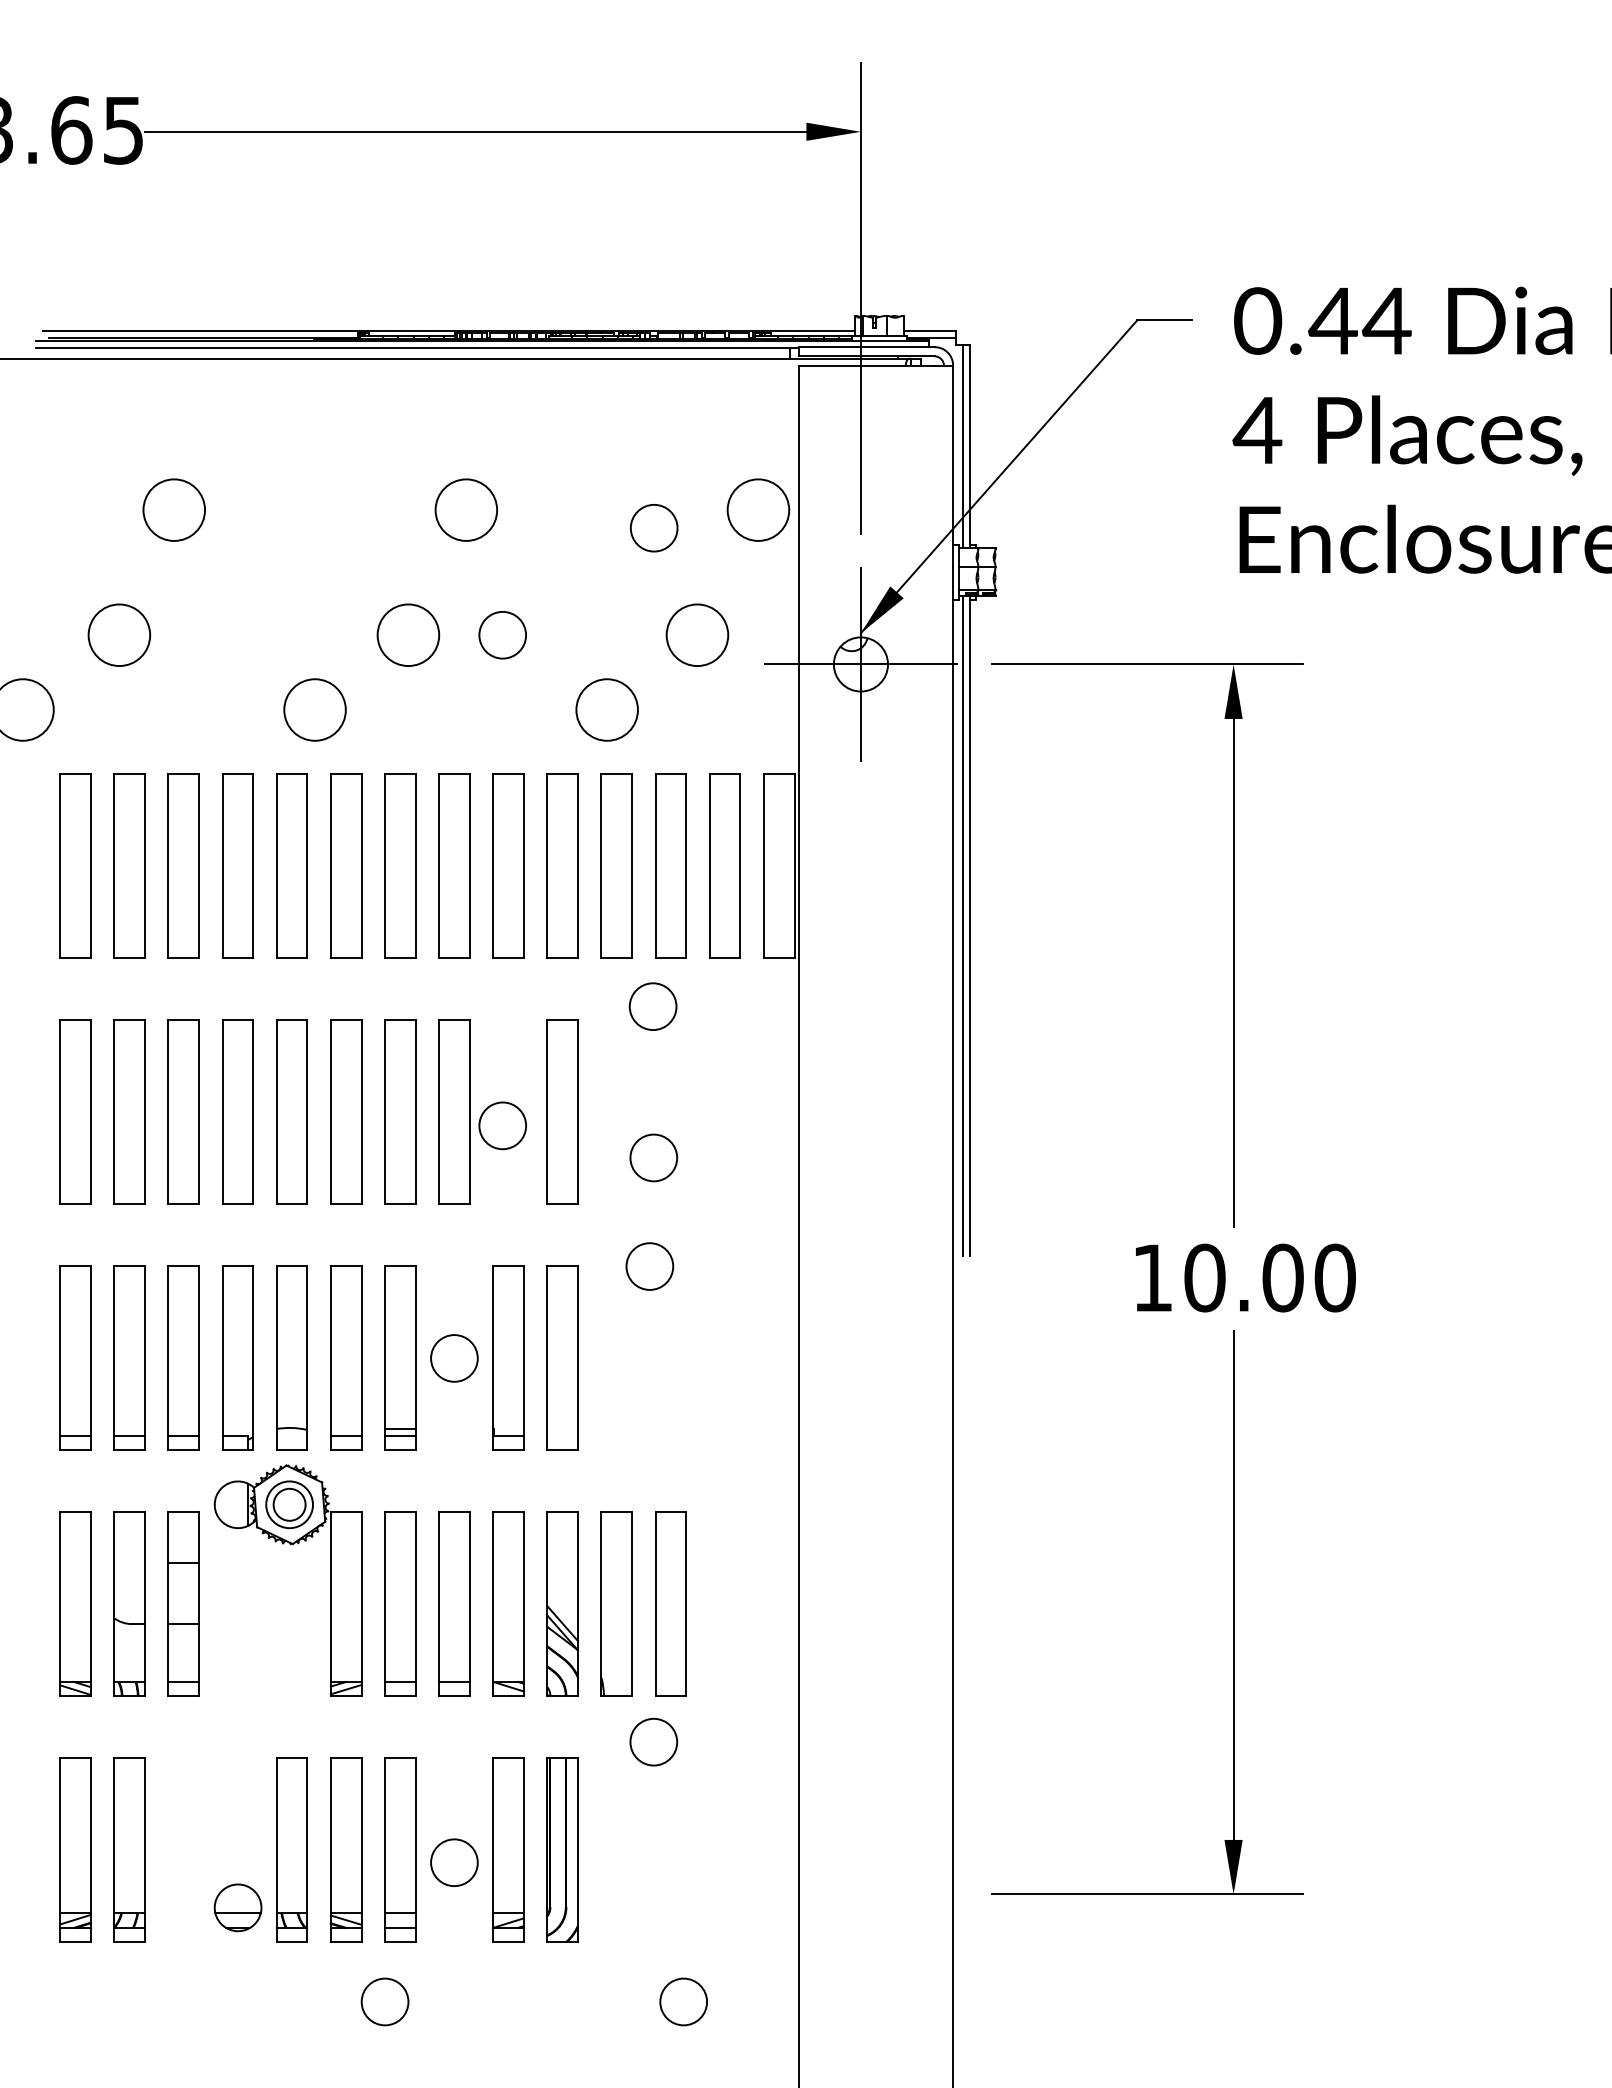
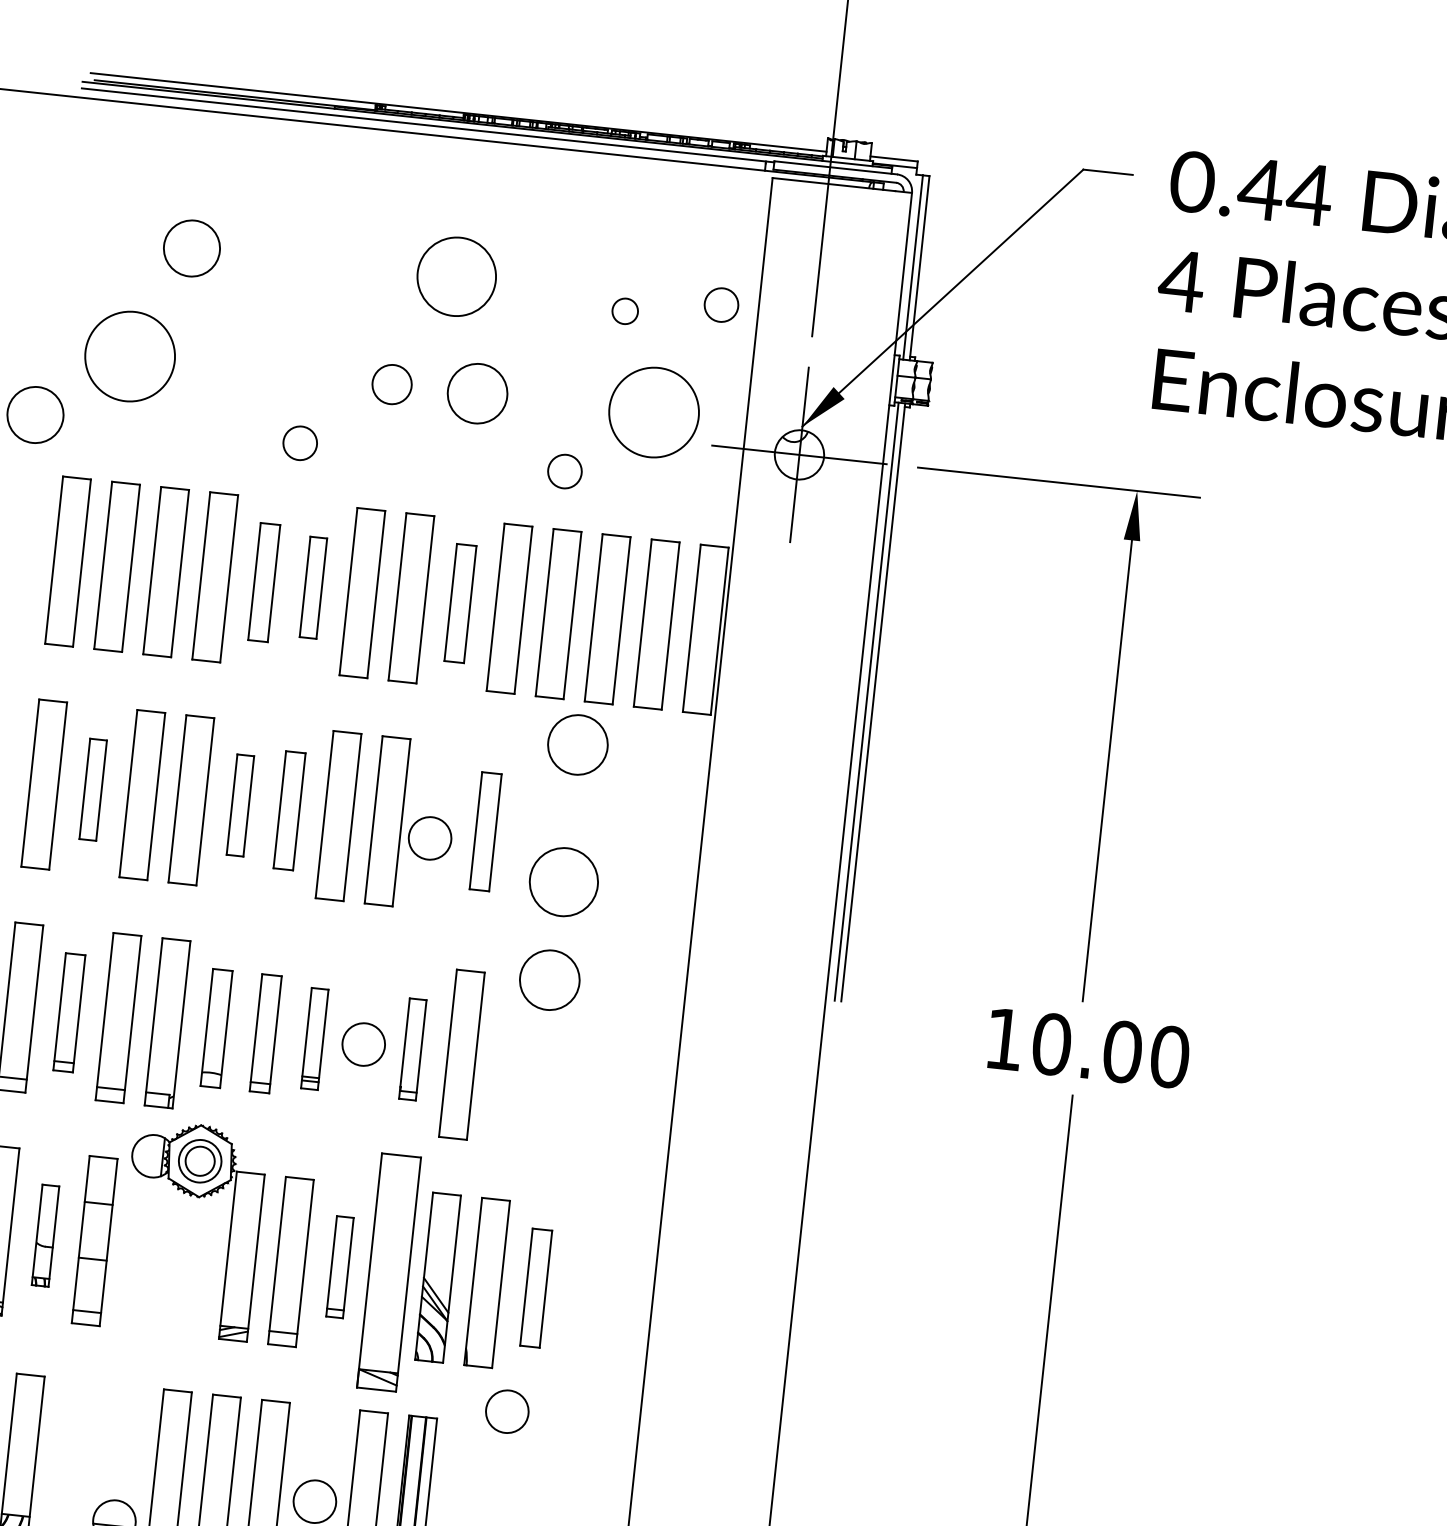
circle: (466, 509) -> (456, 276), size x1.4
circle: (758, 509) -> (721, 304), size x0.6
circle: (653, 527) -> (624, 310), size x0.6
circle: (502, 634) -> (477, 393), size x1.4
circle: (119, 635) -> (130, 356), size x1.6
circle: (408, 635) -> (392, 384), size x0.7
circle: (697, 635) -> (654, 412), size x1.6
circle: (314, 709) -> (299, 442), size x0.6
circle: (606, 709) -> (564, 471), size x0.6
part: (291, 865) -> (263, 581), size x0.7
part: (346, 865) -> (313, 587), size x0.6
part: (508, 865) -> (460, 602), size x0.7
circle: (652, 1006) -> (577, 744), size x1.4
part: (129, 1111) -> (93, 789), size x0.6
part: (291, 1111) -> (239, 804), size x0.6
part: (346, 1111) -> (289, 810), size x0.7
part: (562, 1111) -> (485, 831), size x0.7
circle: (653, 1157) -> (563, 881), size x1.6
circle: (649, 1266) -> (549, 980), size x1.4
part: (129, 1357) -> (69, 1012), size x0.7
part: (291, 1357) -> (216, 1027), size x0.7
part: (346, 1357) -> (266, 1033), size x0.7
part: (400, 1357) -> (314, 1038), size x0.6
part: (508, 1357) -> (412, 1048), size x0.6
part: (129, 1603) -> (45, 1235), size x0.6
part: (454, 1603) -> (340, 1266), size x0.6
part: (508, 1603) -> (389, 1271), size x1.4
part: (670, 1603) -> (535, 1287), size x0.7

